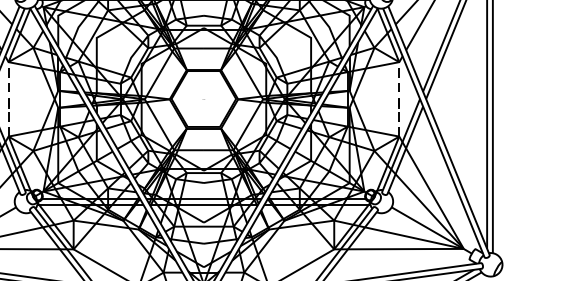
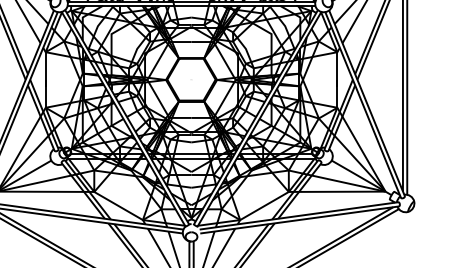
line: (8, 98) -> (45, 79), dashed -> solid
line: (399, 98) -> (337, 79), dashed -> solid

